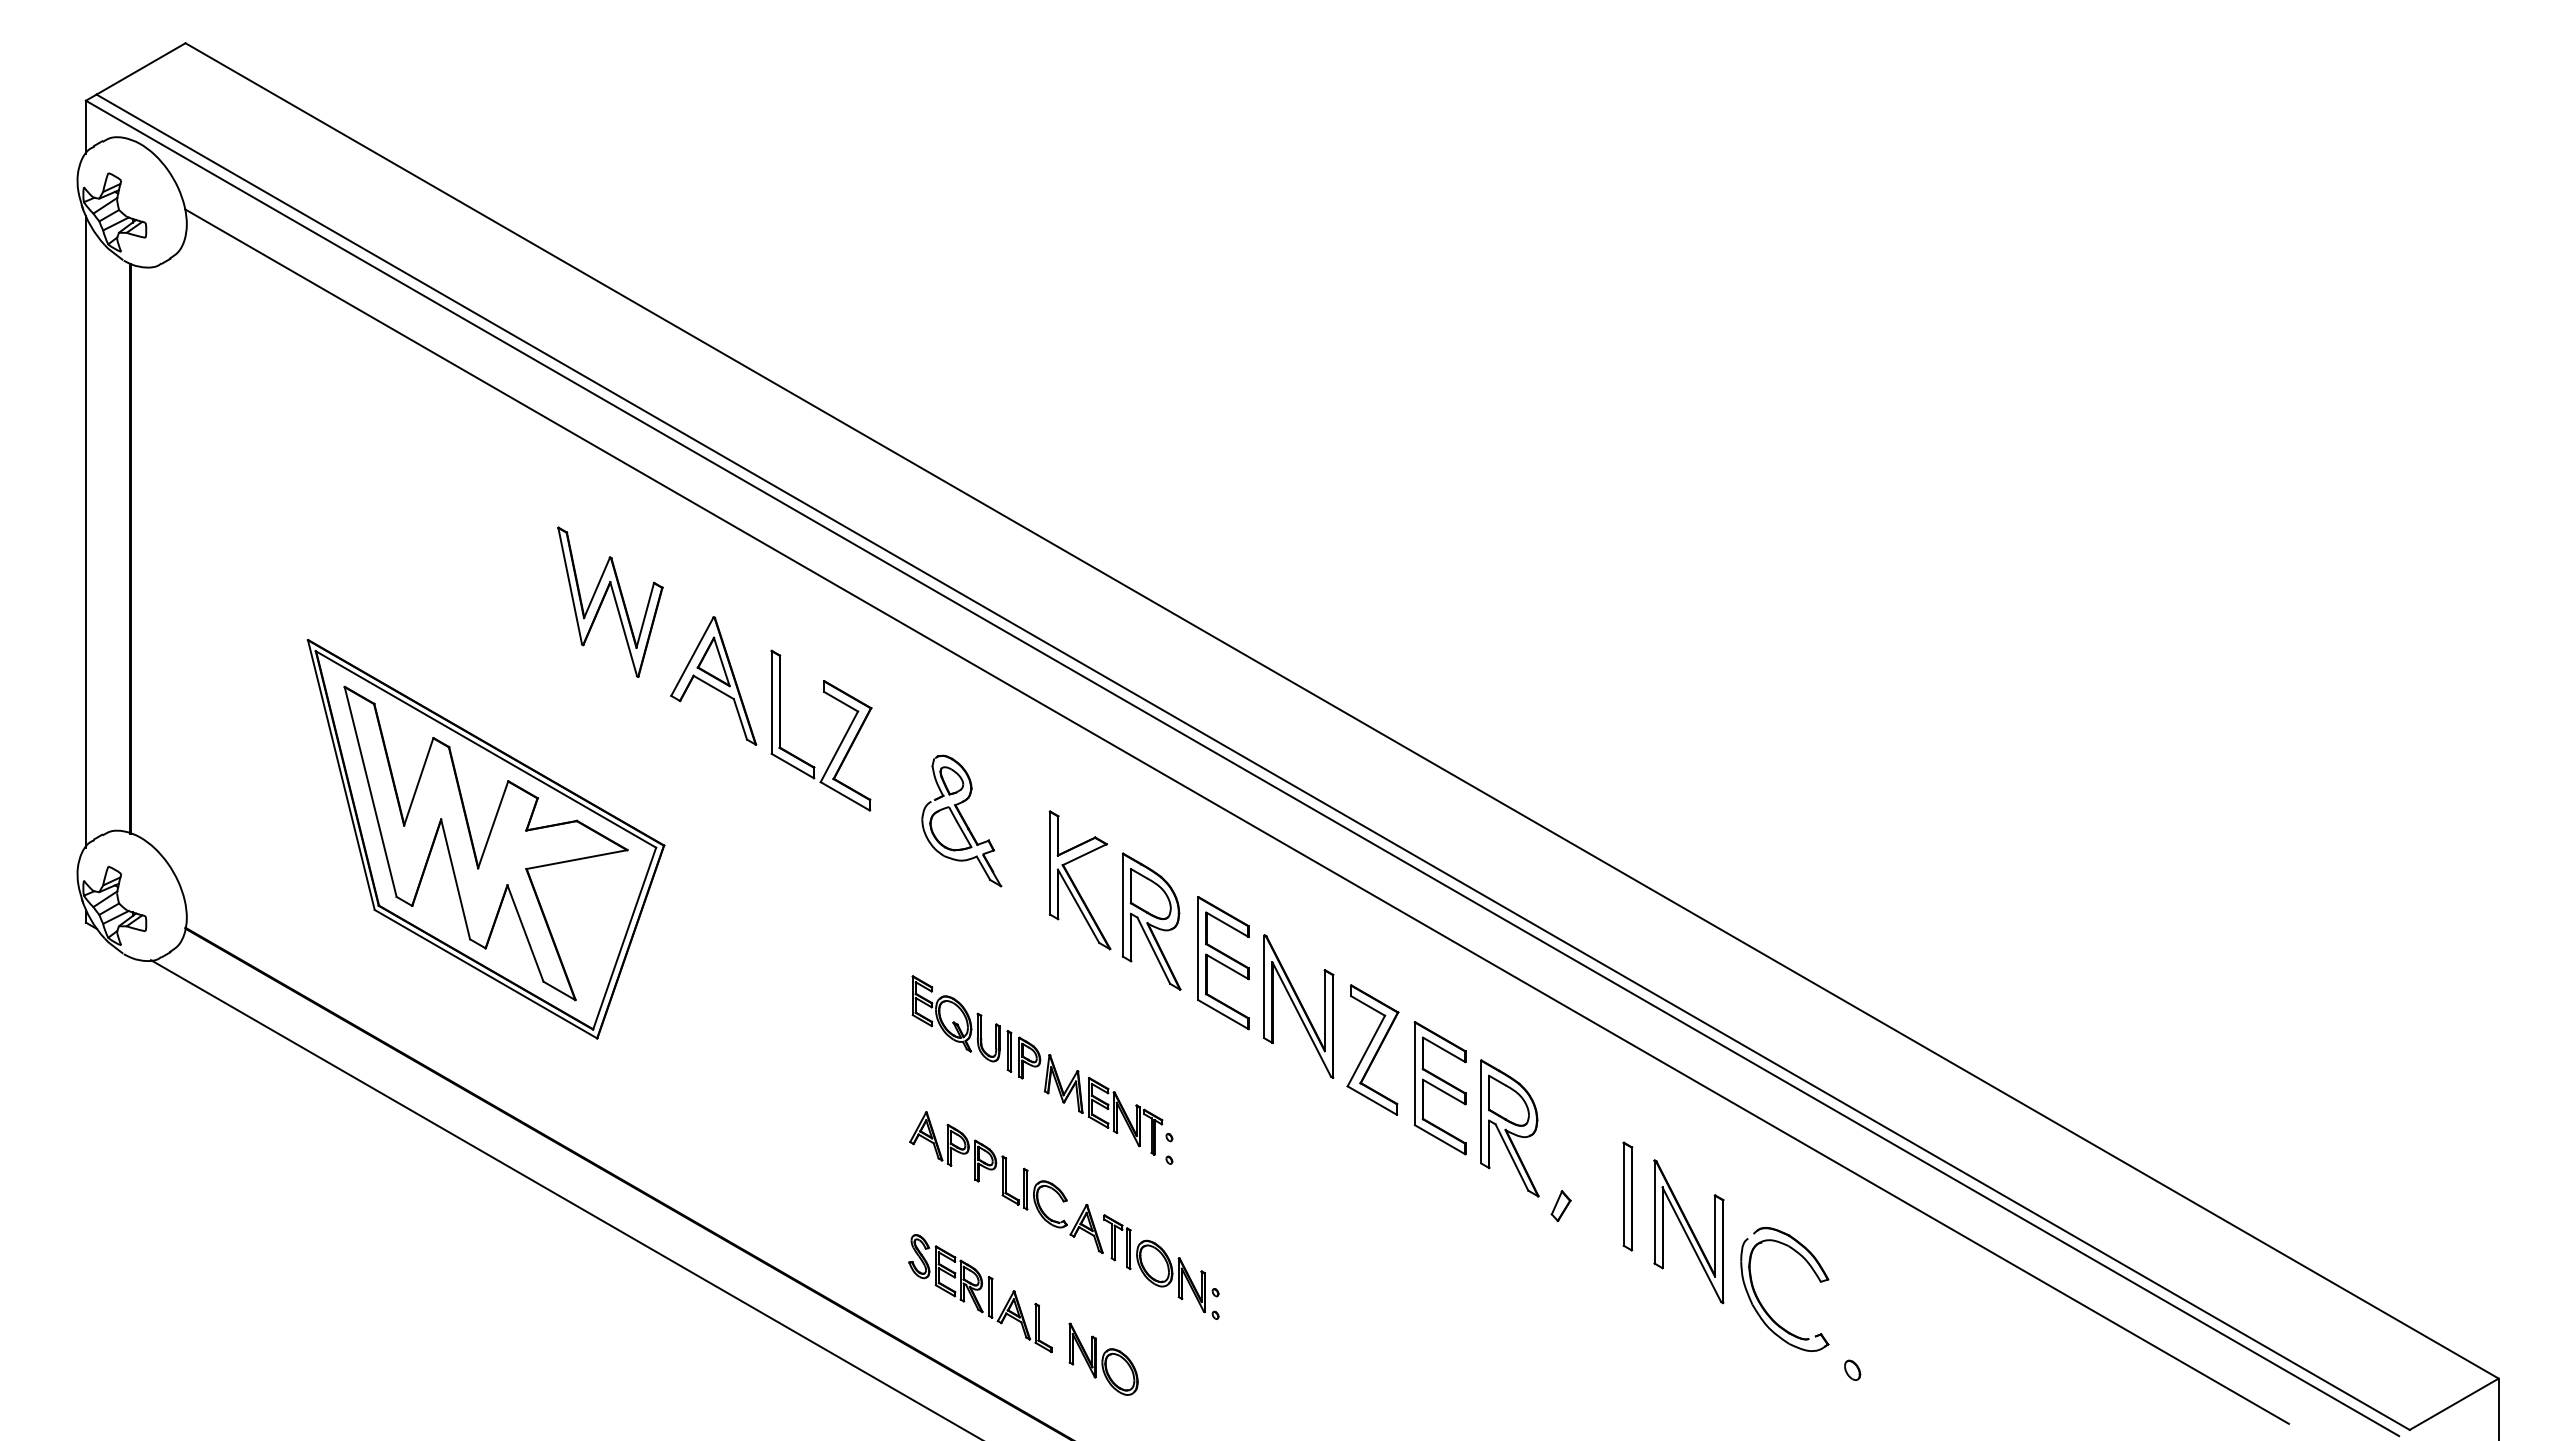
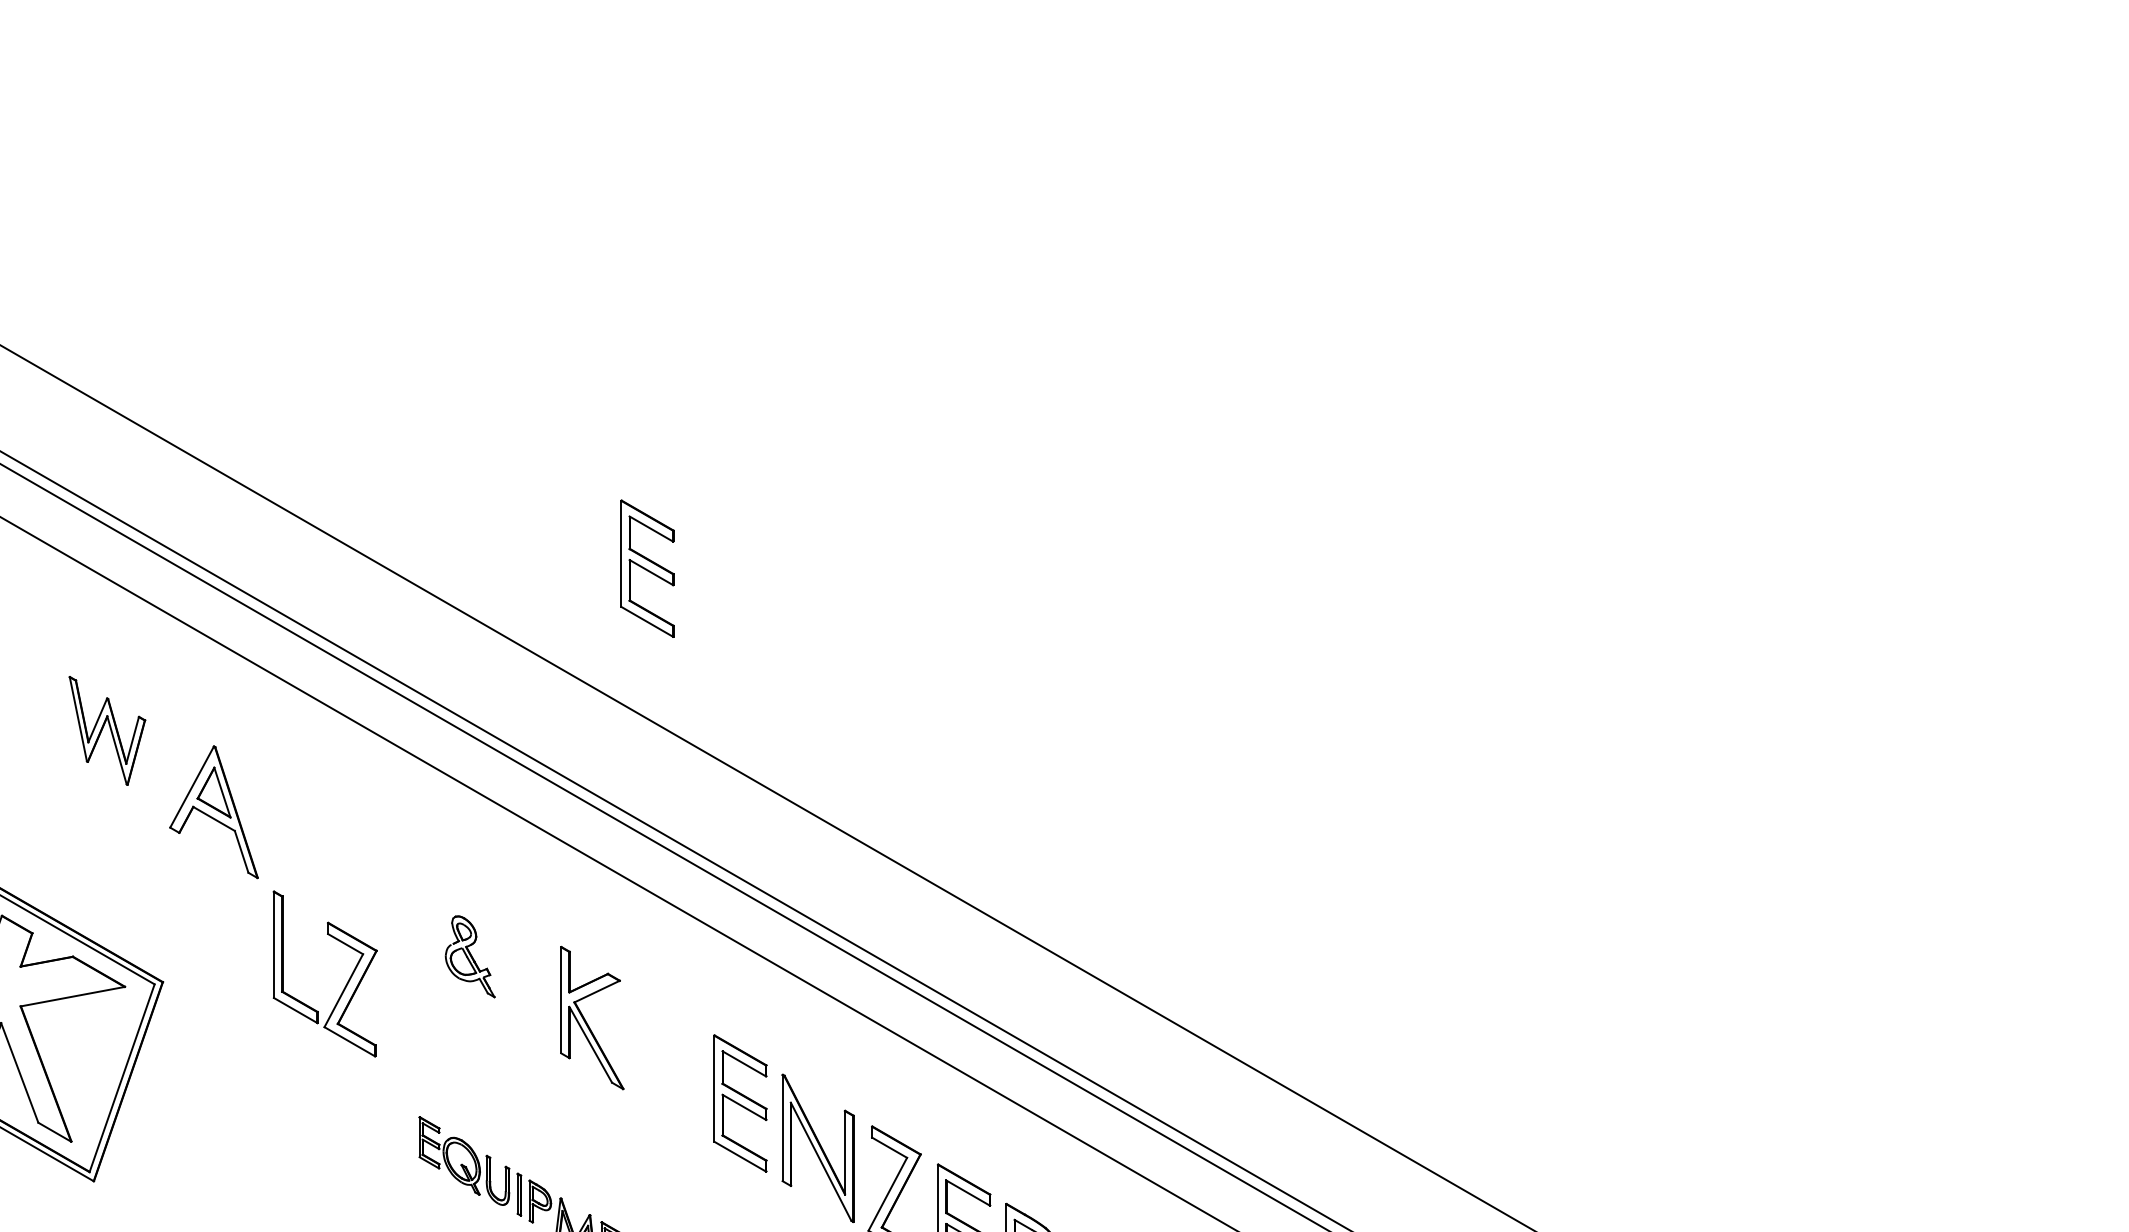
part: (1133, 445) -> (647, 569), added
part: (610, 601) -> (107, 730), size x0.7
part: (841, 740) -> (345, 984), moved
part: (961, 820) -> (469, 956), size x0.6
part: (1151, 921) -> (666, 1060), removed

